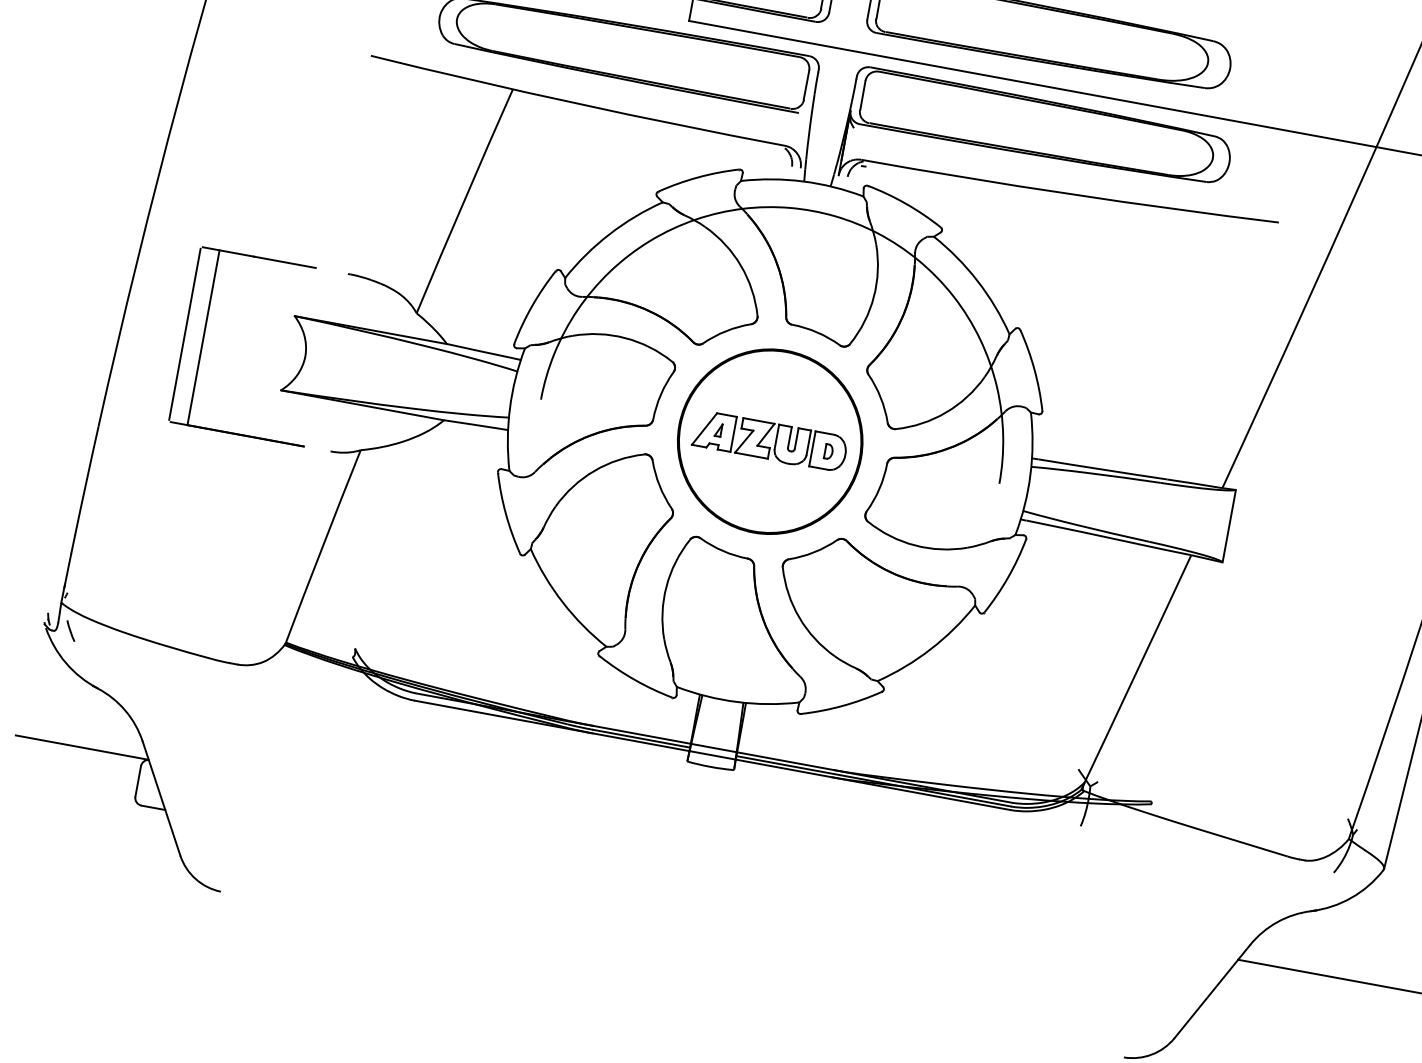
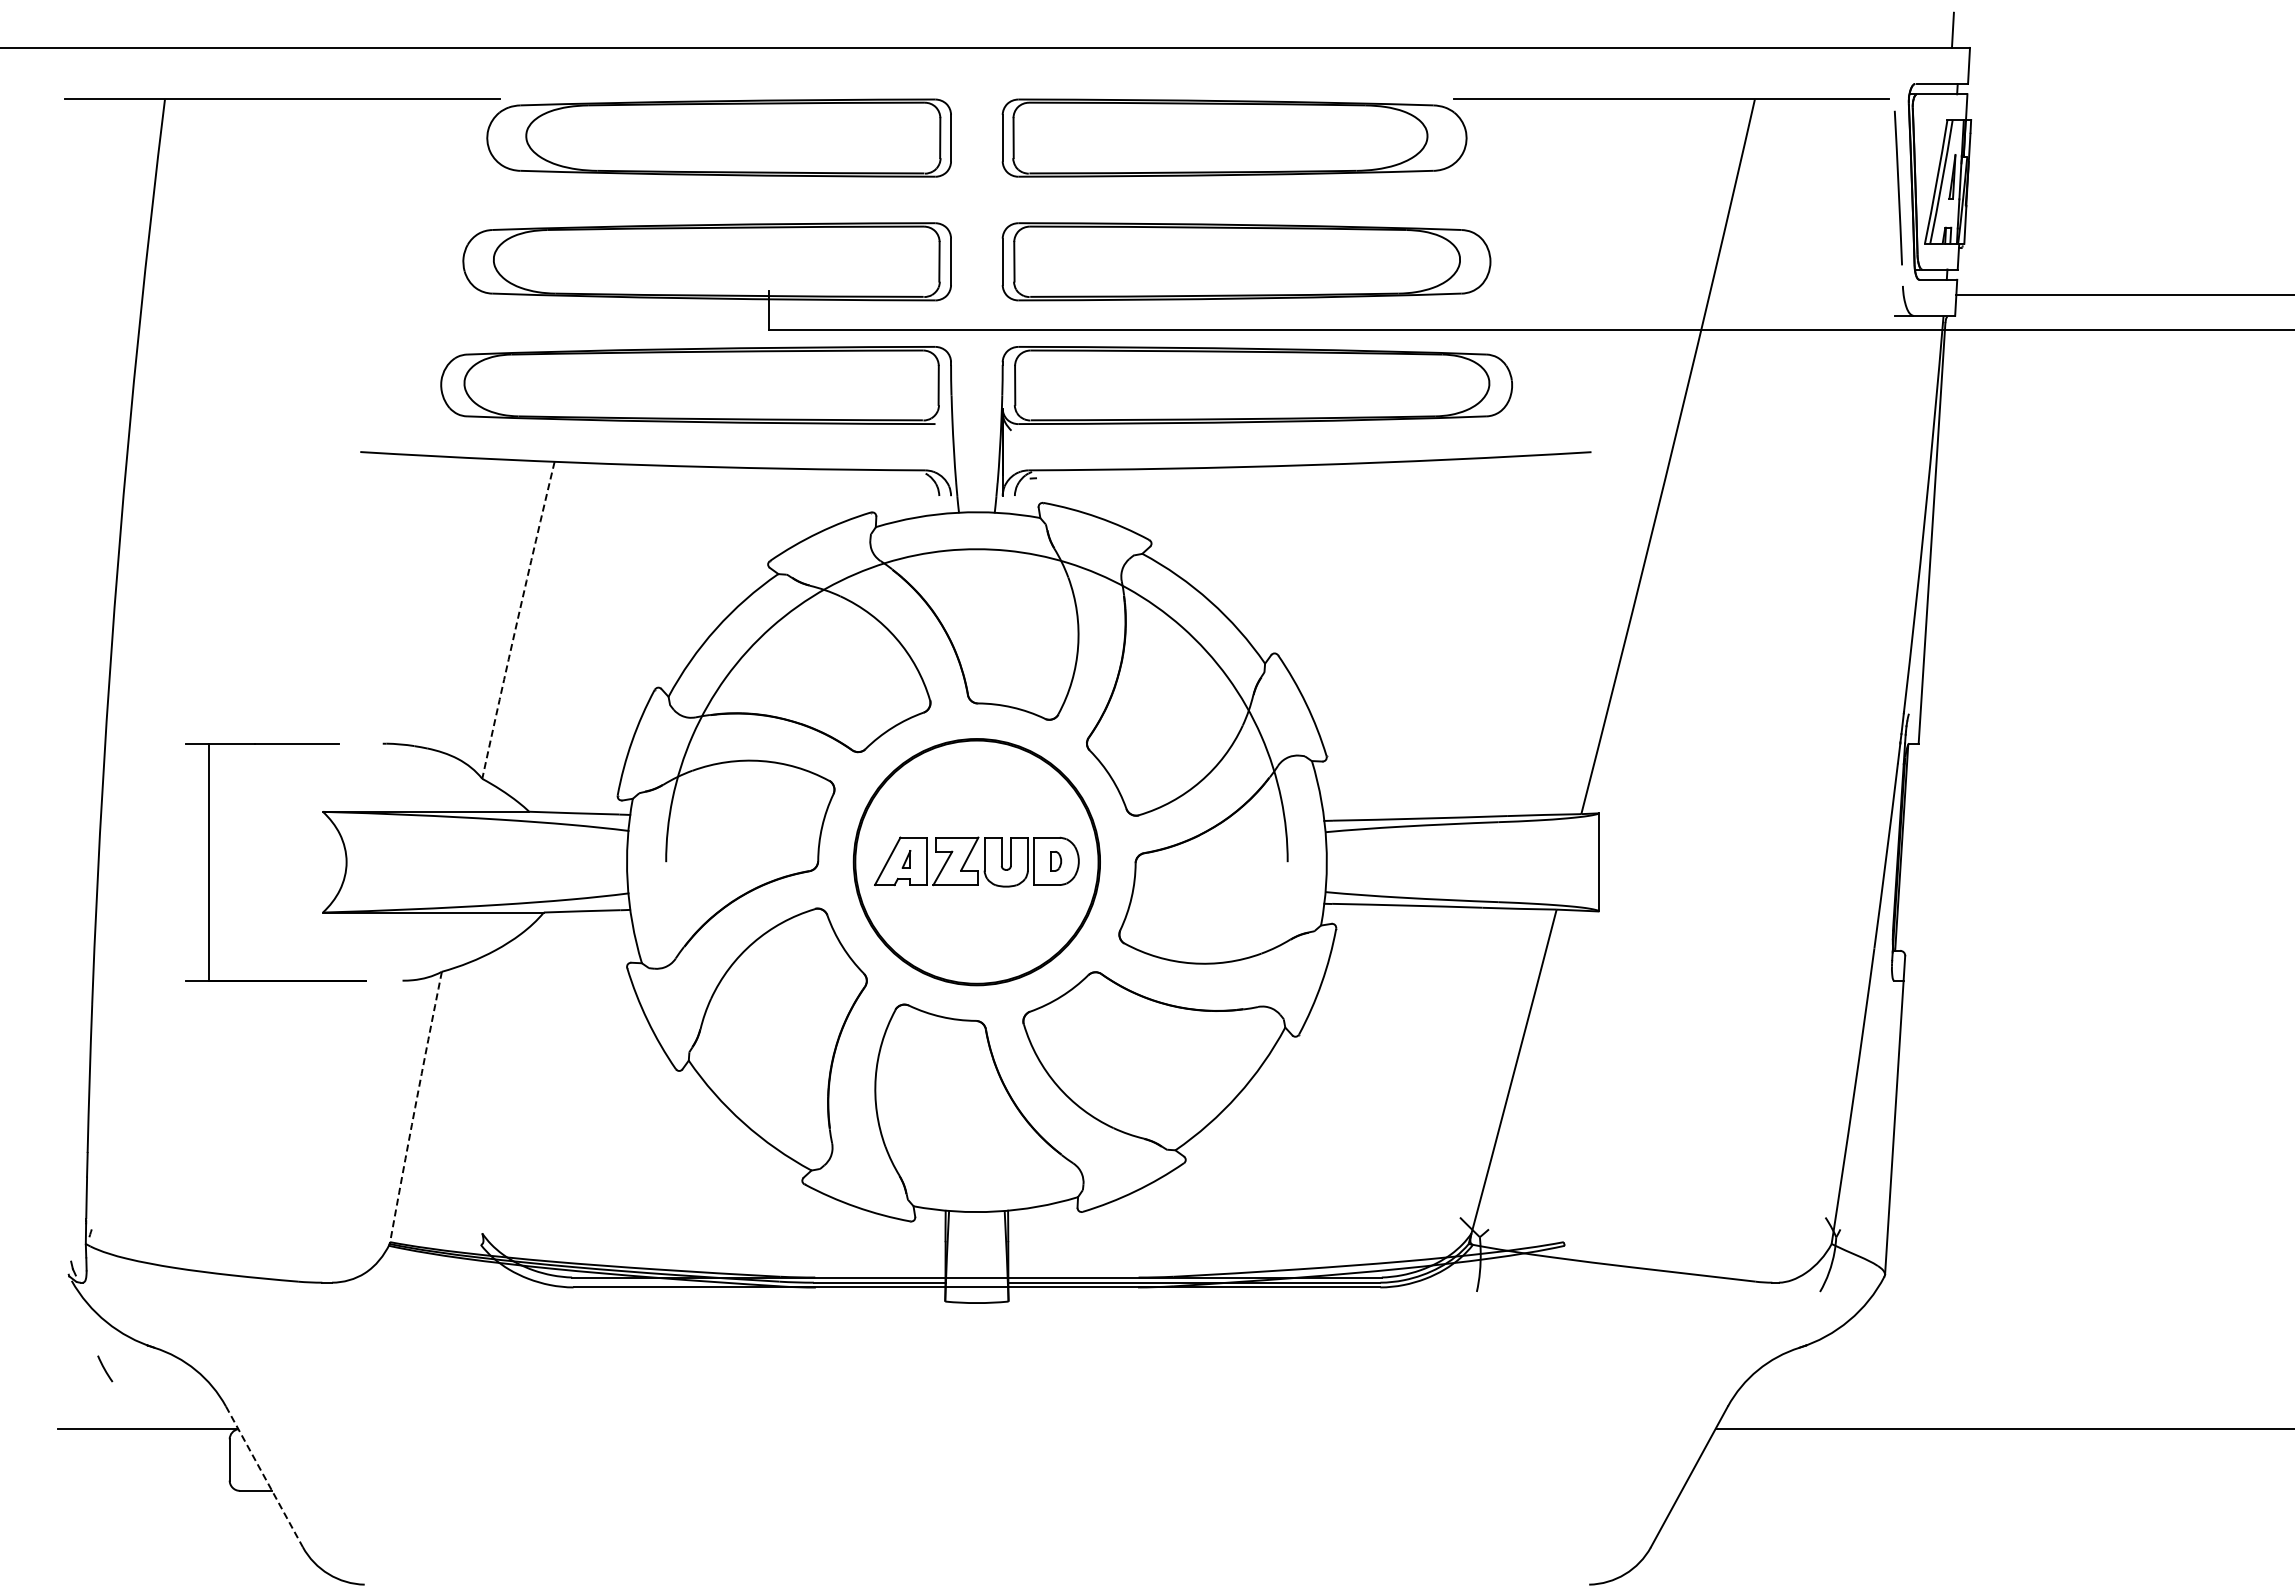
arc: (464, 201) -> (517, 620), solid -> dashed
line: (185, 334) -> (183, 862), removed
arc: (322, 546) -> (415, 1107), solid -> dashed
line: (71, 630) -> (105, 1368), moved
line: (161, 799) -> (264, 1477), solid -> dashed

